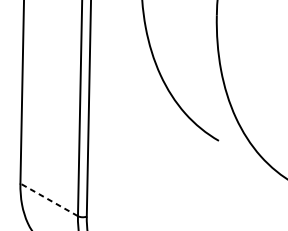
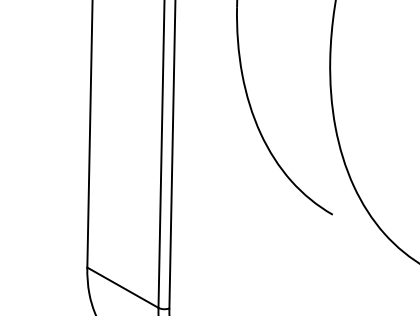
line: (48, 199) -> (122, 287), dashed -> solid

